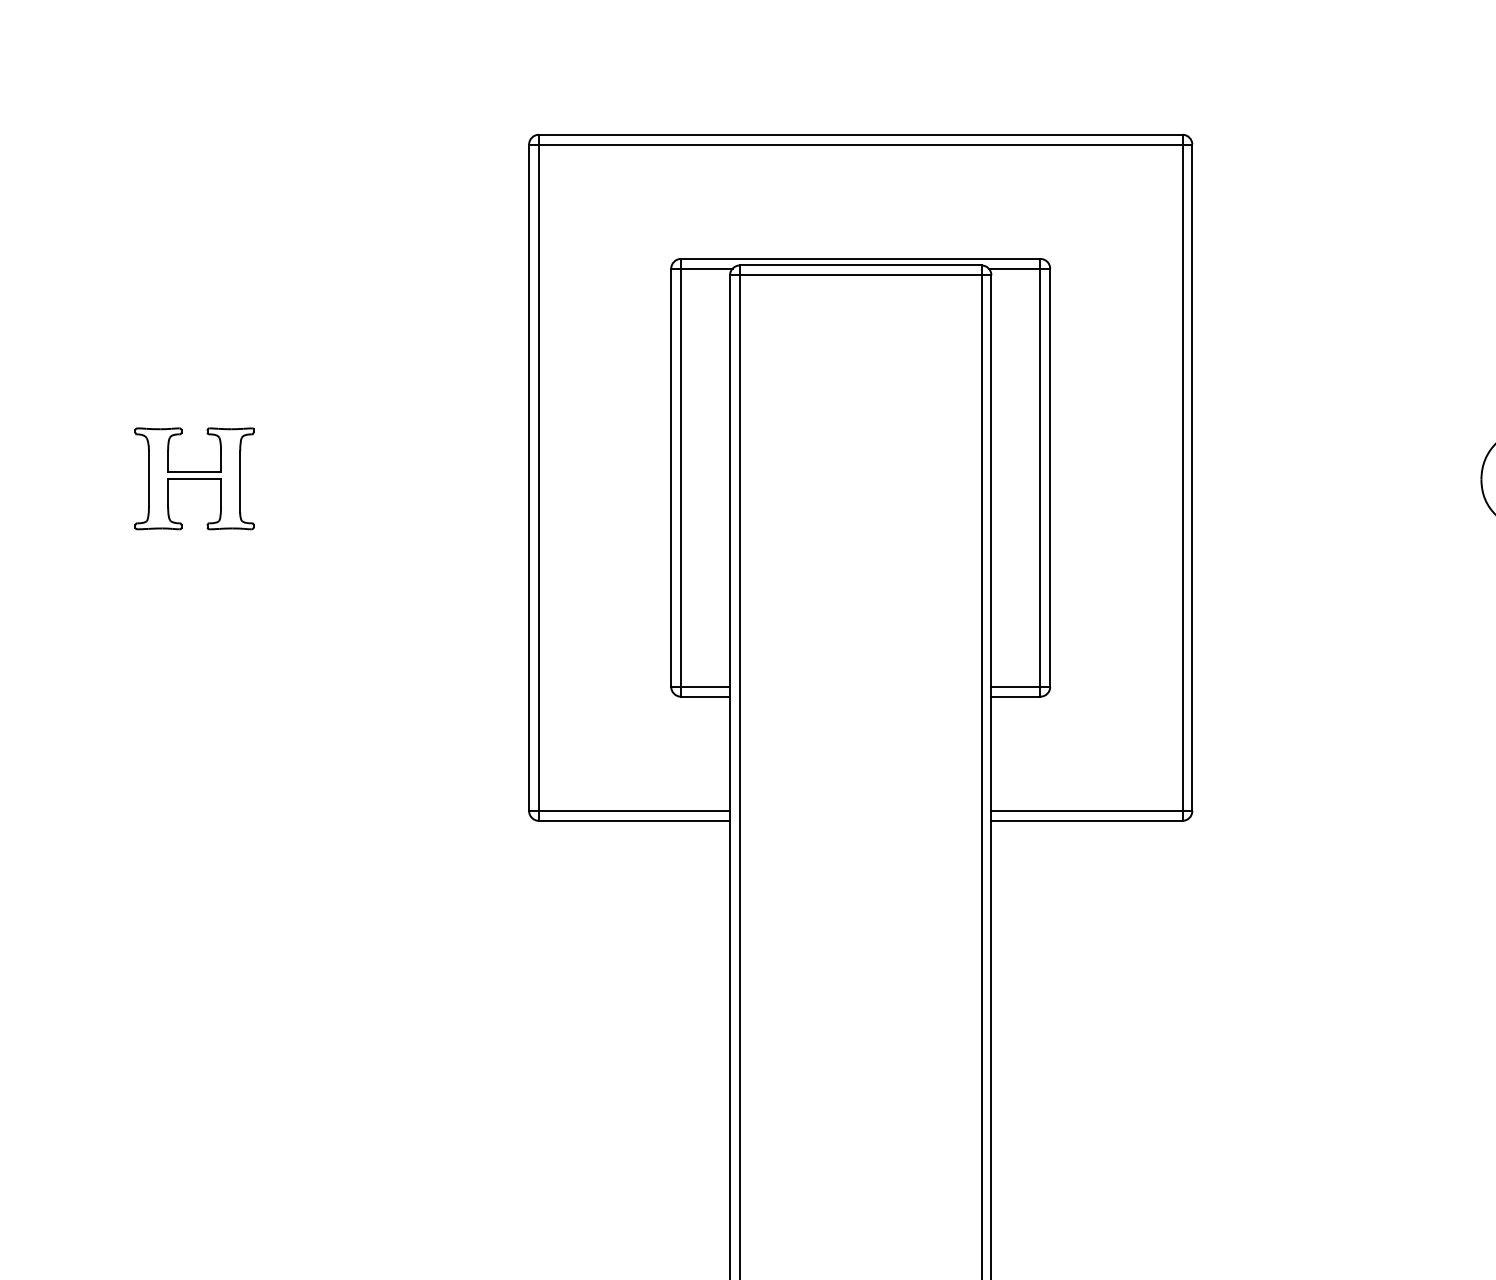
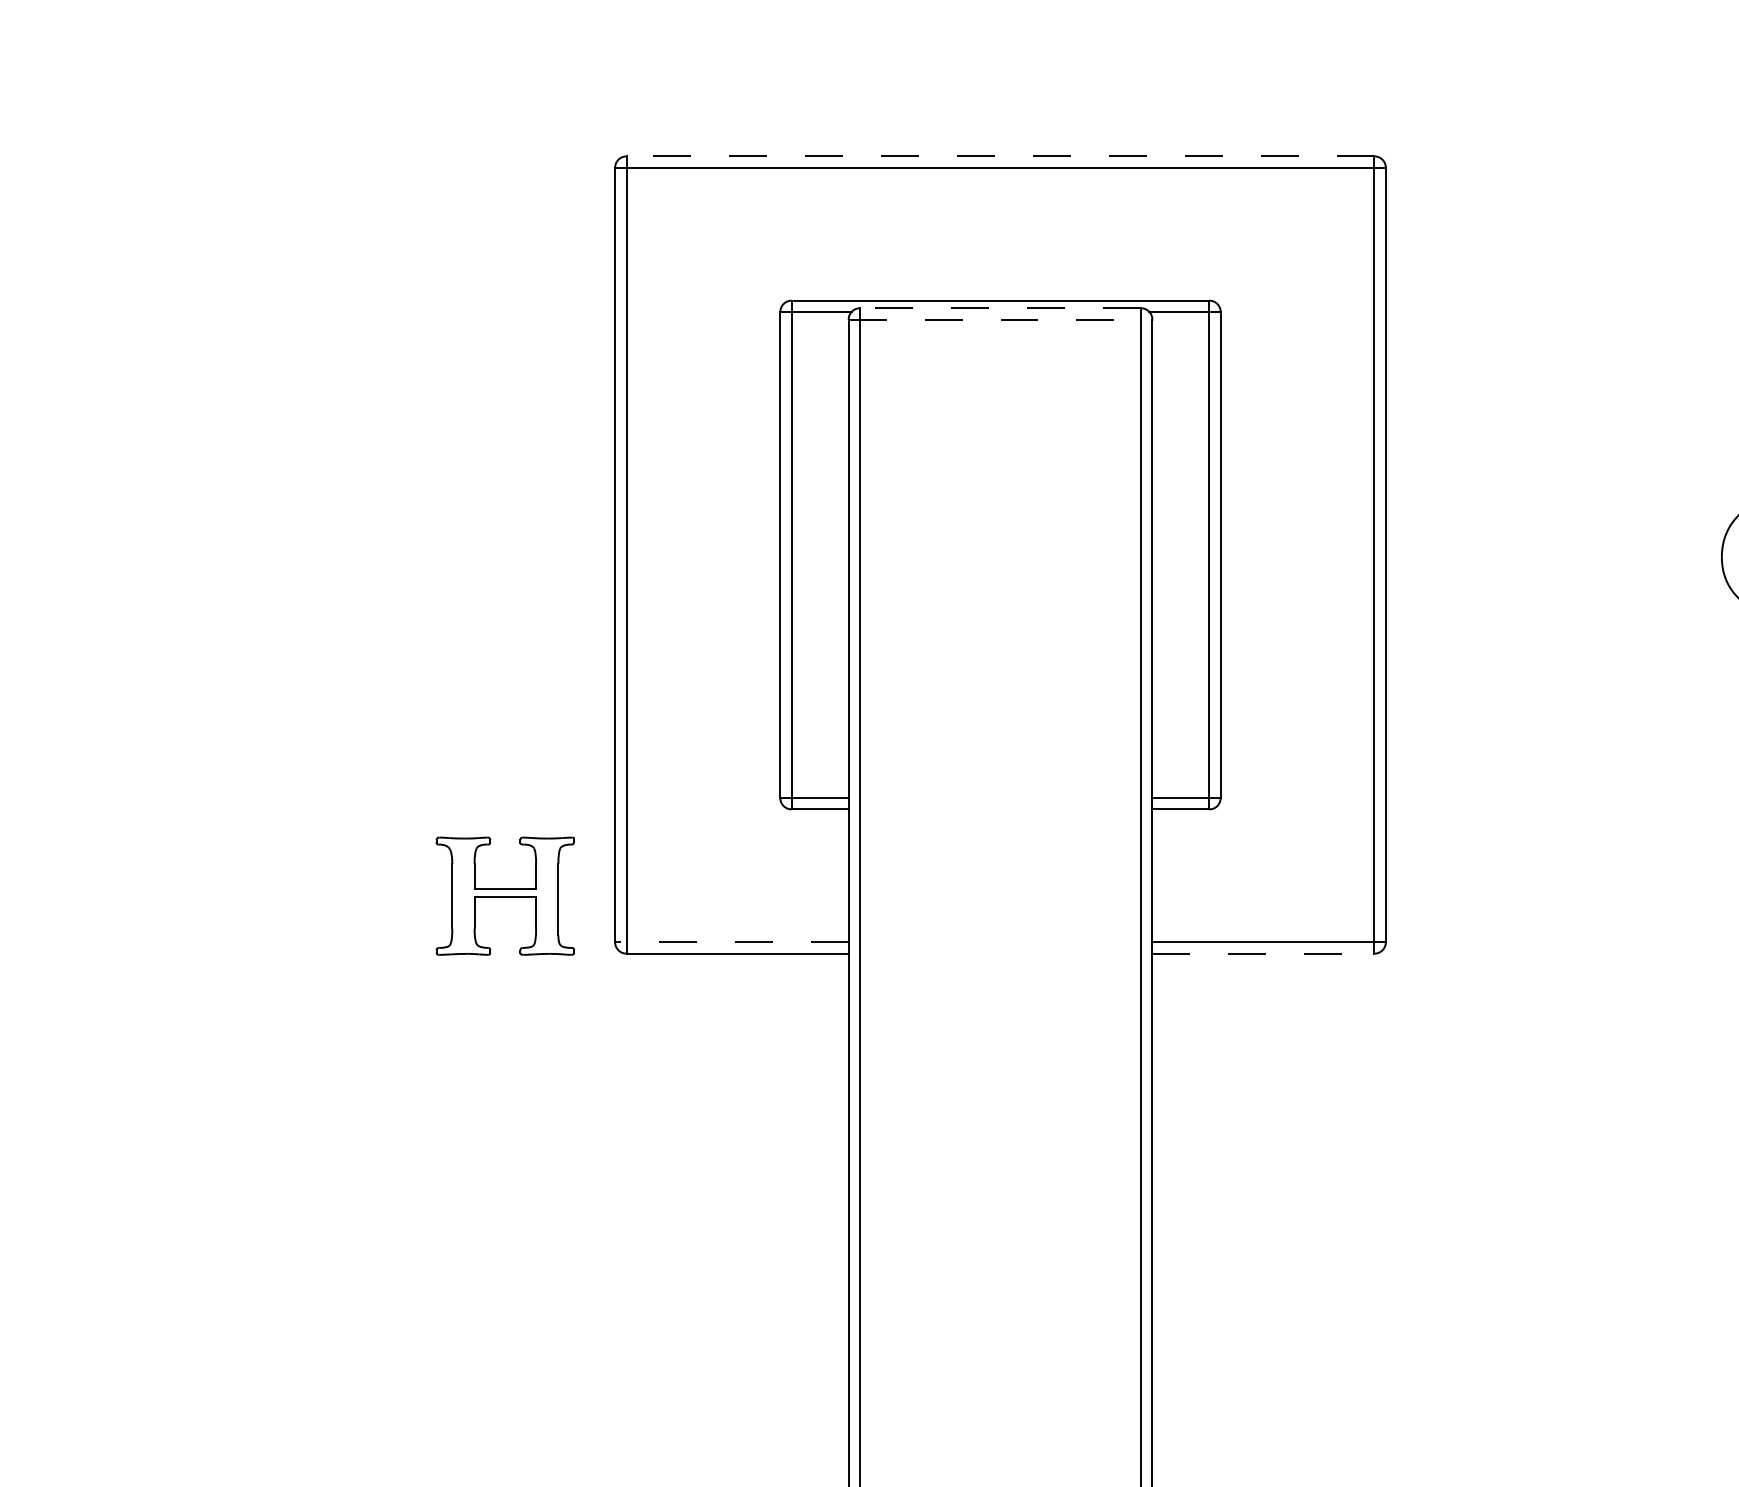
line: (860, 134) -> (1000, 156), solid -> dashed
line: (860, 265) -> (1000, 308), solid -> dashed
line: (860, 275) -> (1000, 319), solid -> dashed
part: (193, 478) -> (504, 895), moved
line: (629, 811) -> (731, 942), solid -> dashed
line: (1087, 820) -> (1263, 953), solid -> dashed

